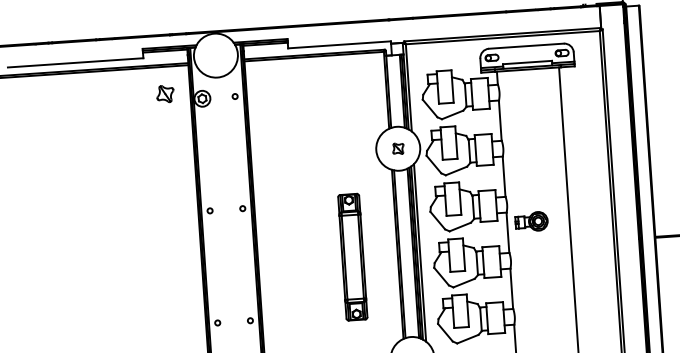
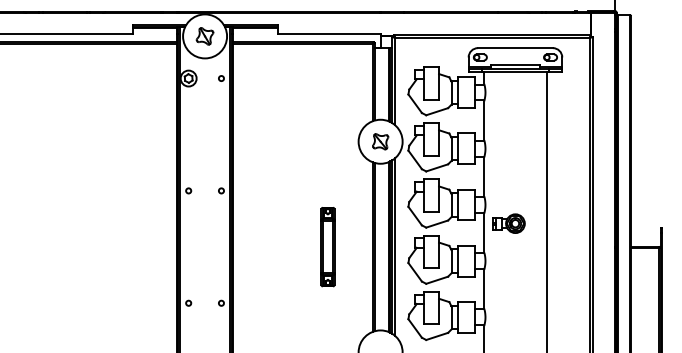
part: (164, 94) -> (204, 36), moved
part: (398, 148) -> (380, 141), size x1.43
part: (352, 257) -> (327, 247), size x0.62

